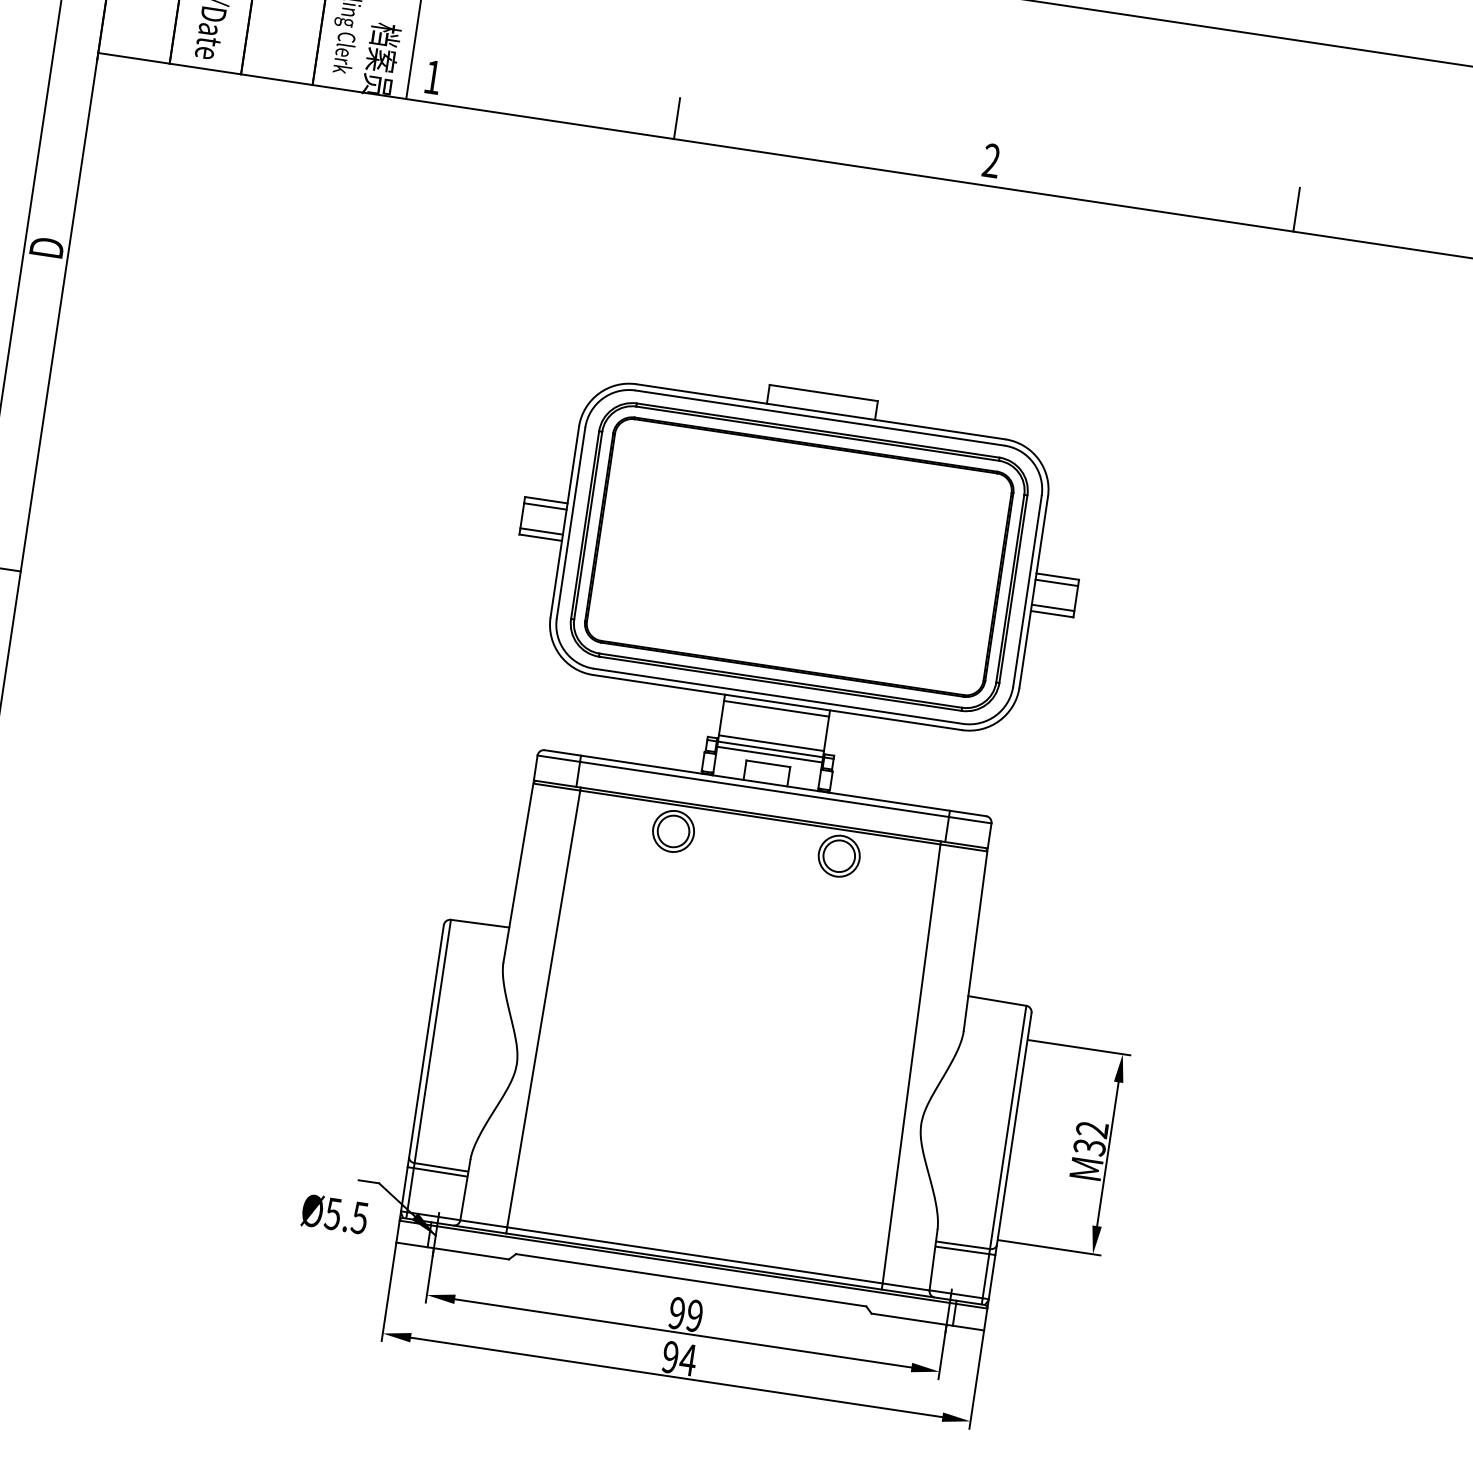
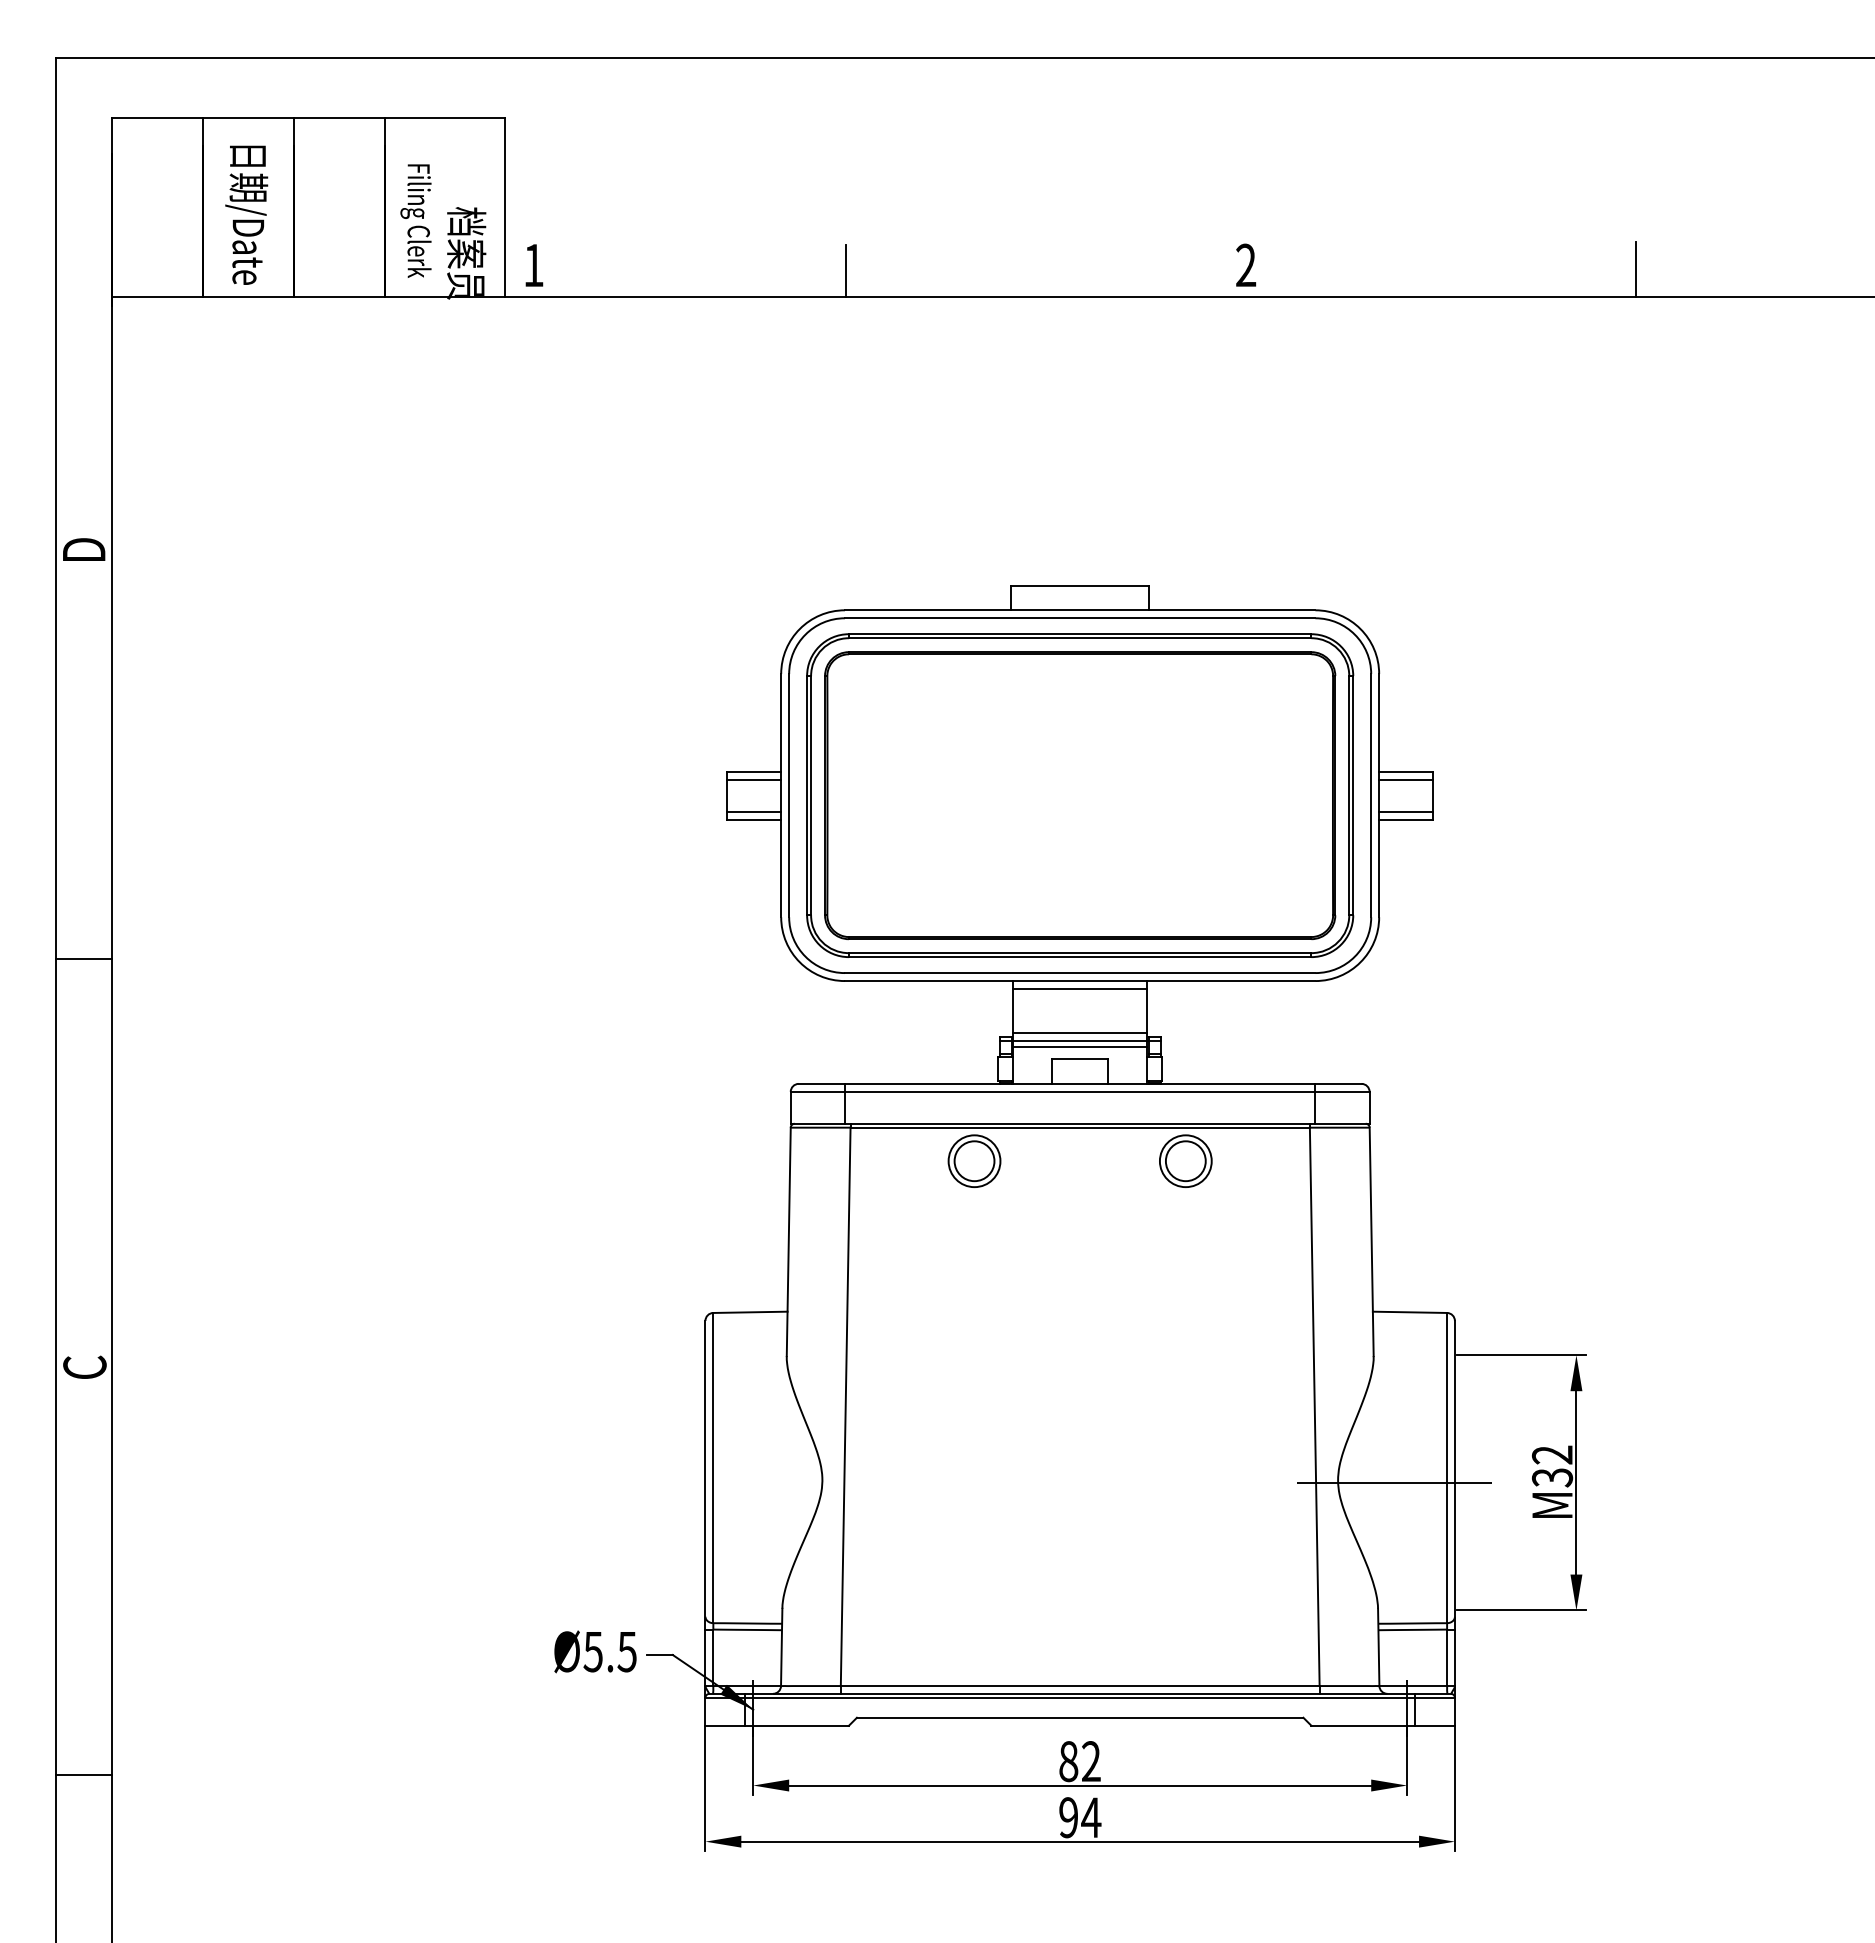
line: (960, 1131) -> (1388, 1482), added
text: (334, 1213) -> (595, 1651), moved
text: (685, 1314) -> (1079, 1761), 99 -> 82

